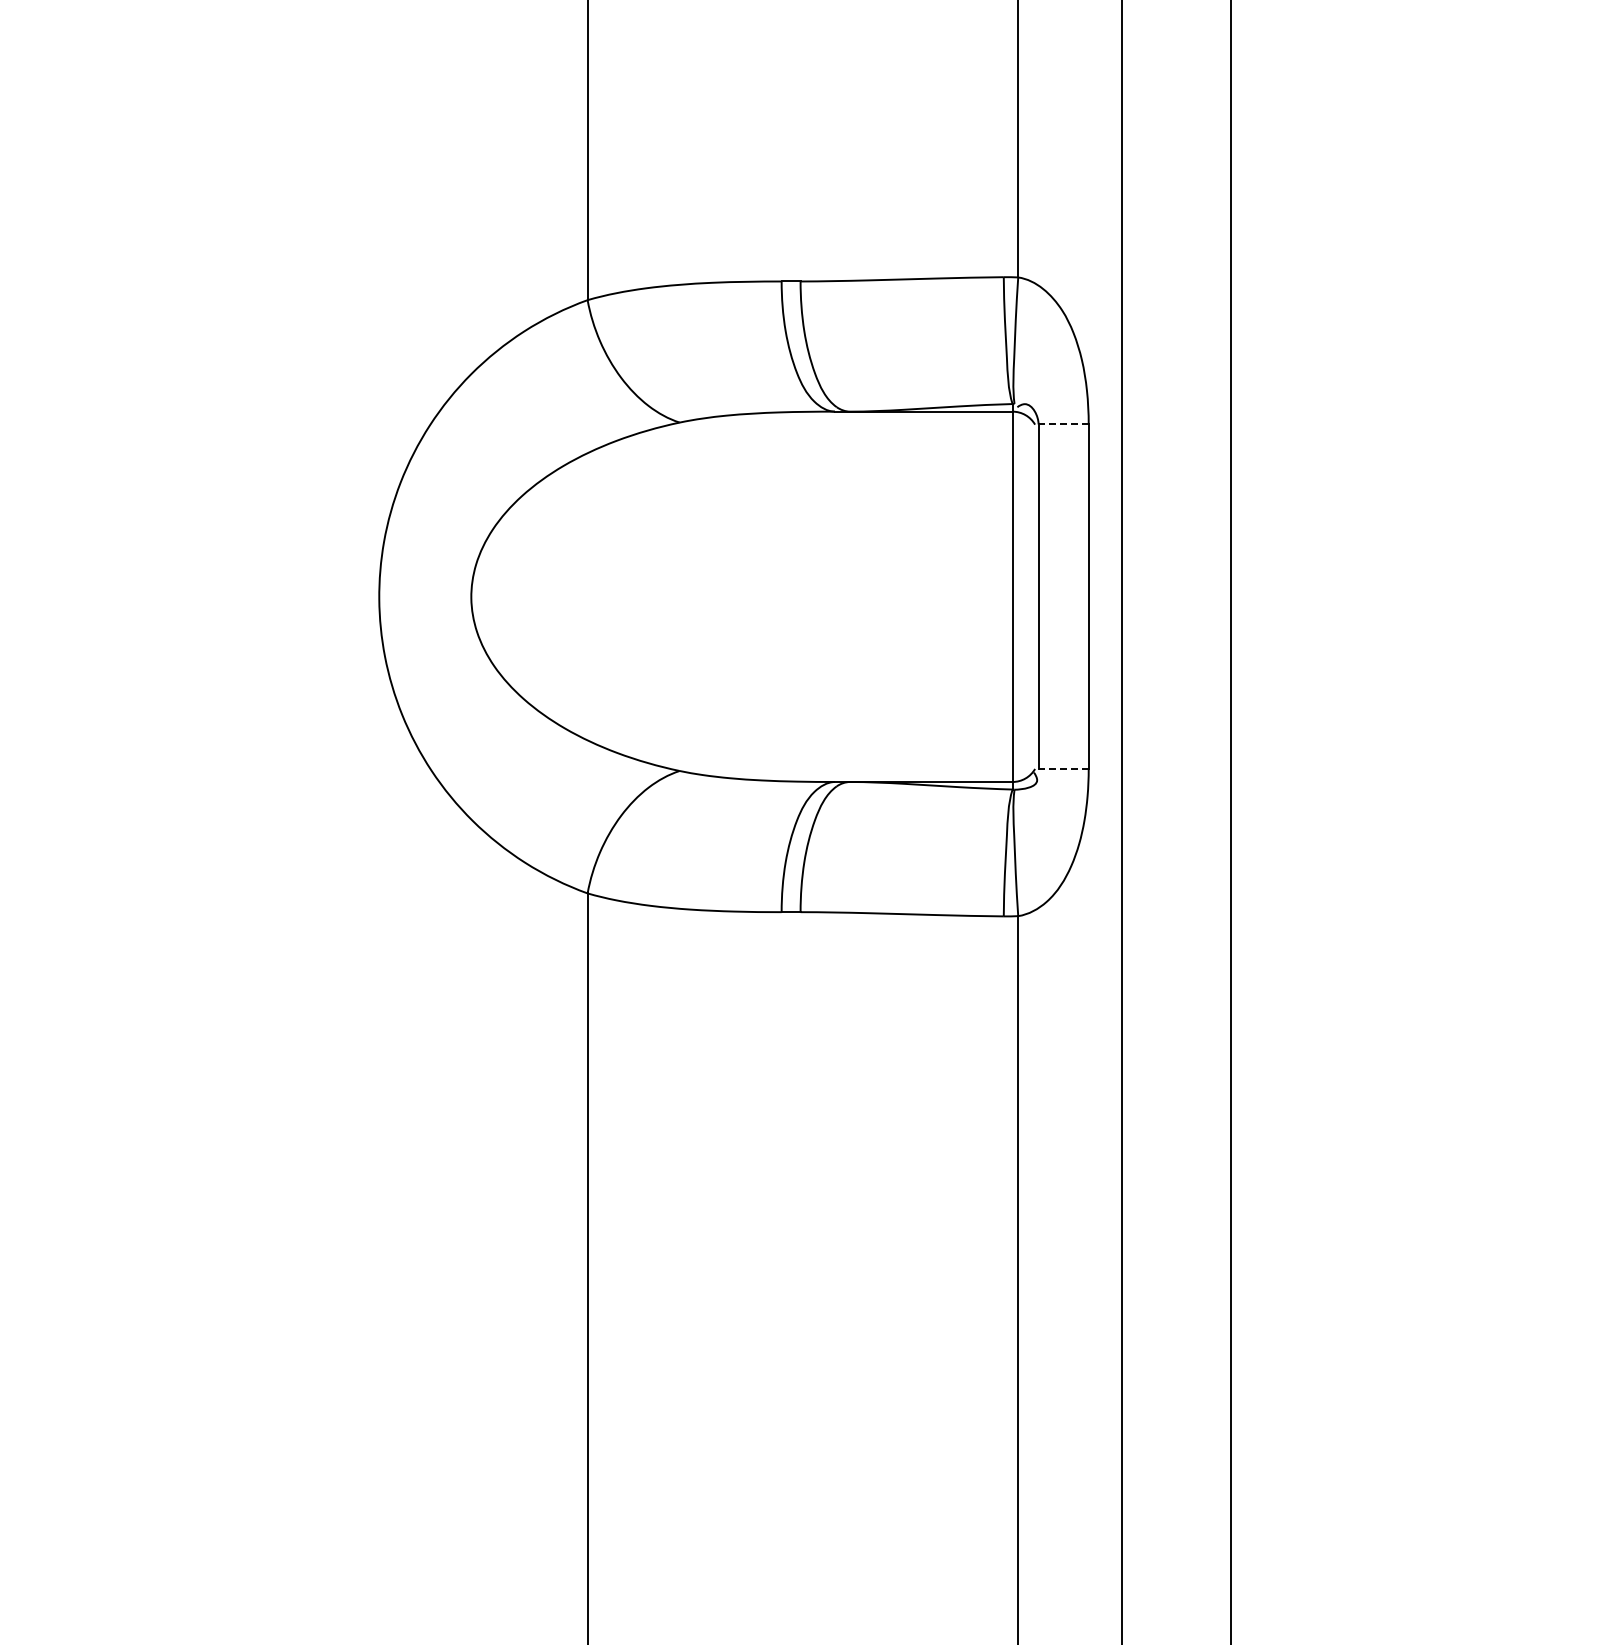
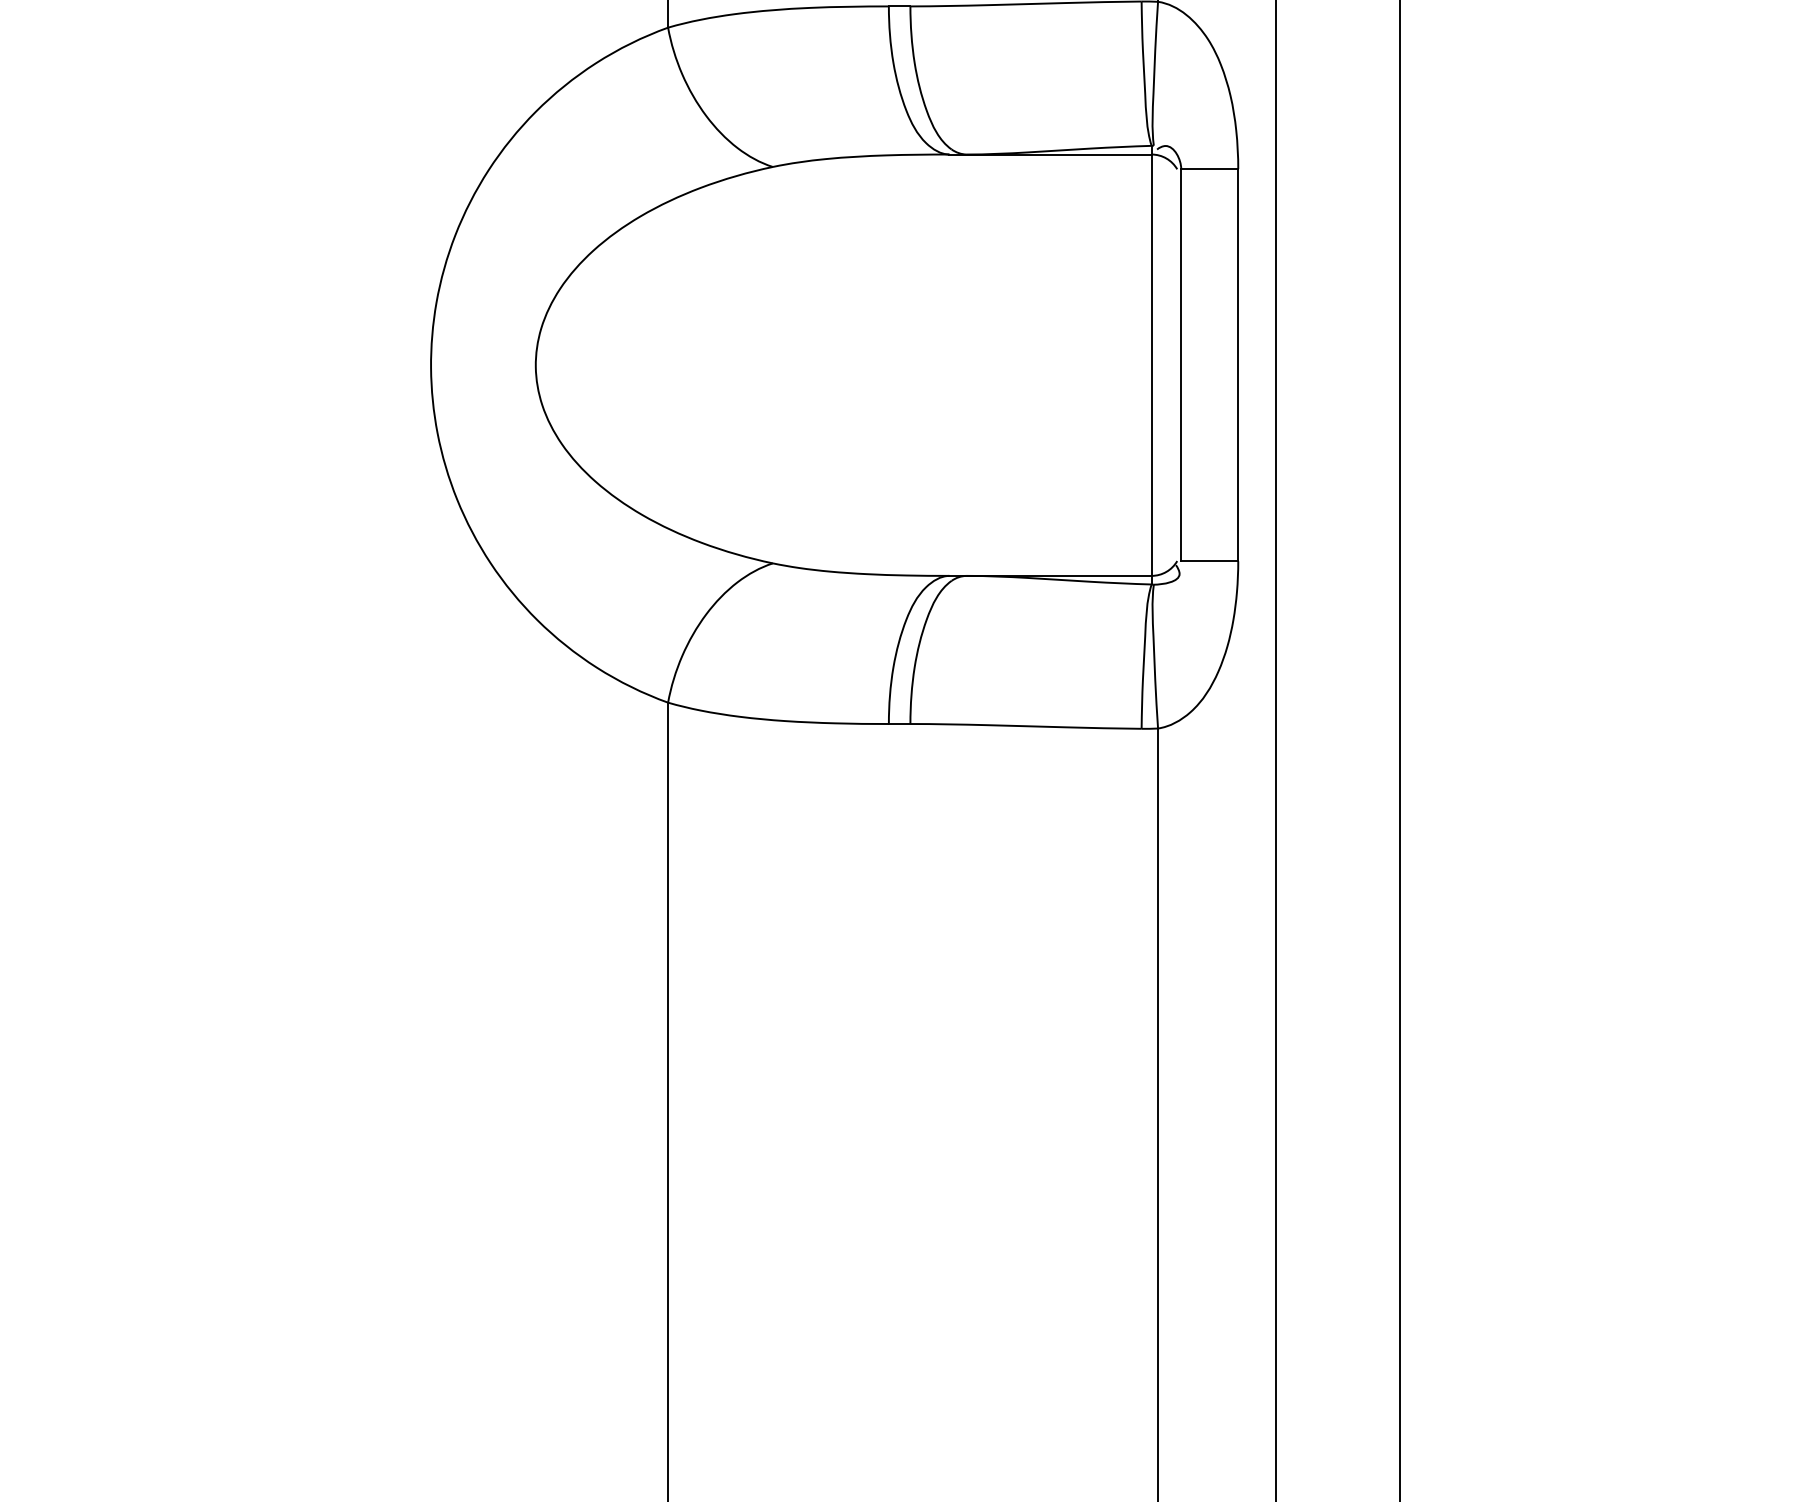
line: (1063, 424) -> (1209, 169), dashed -> solid
line: (1063, 769) -> (1209, 561), dashed -> solid

